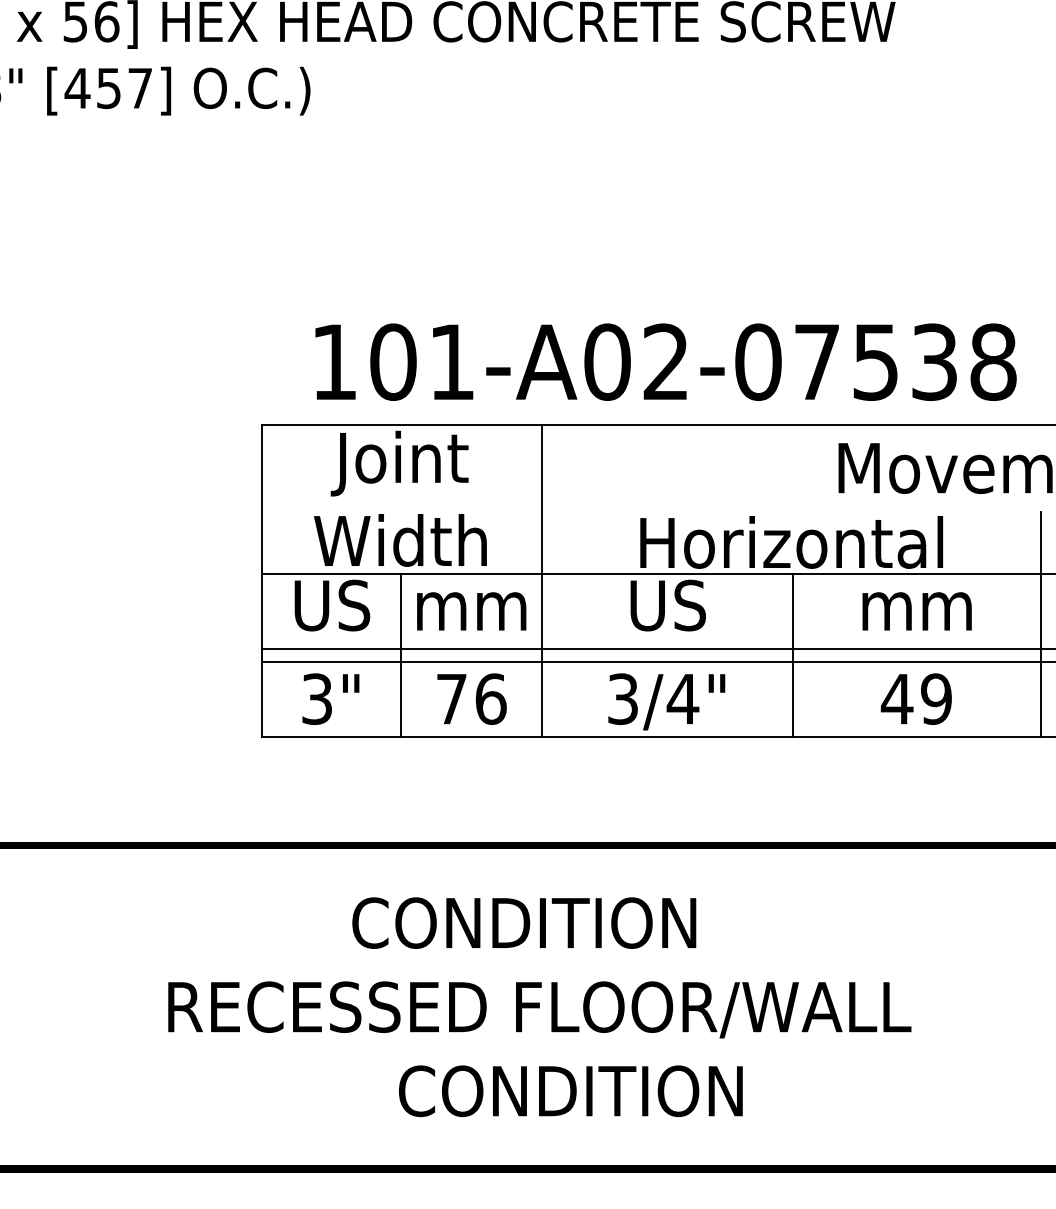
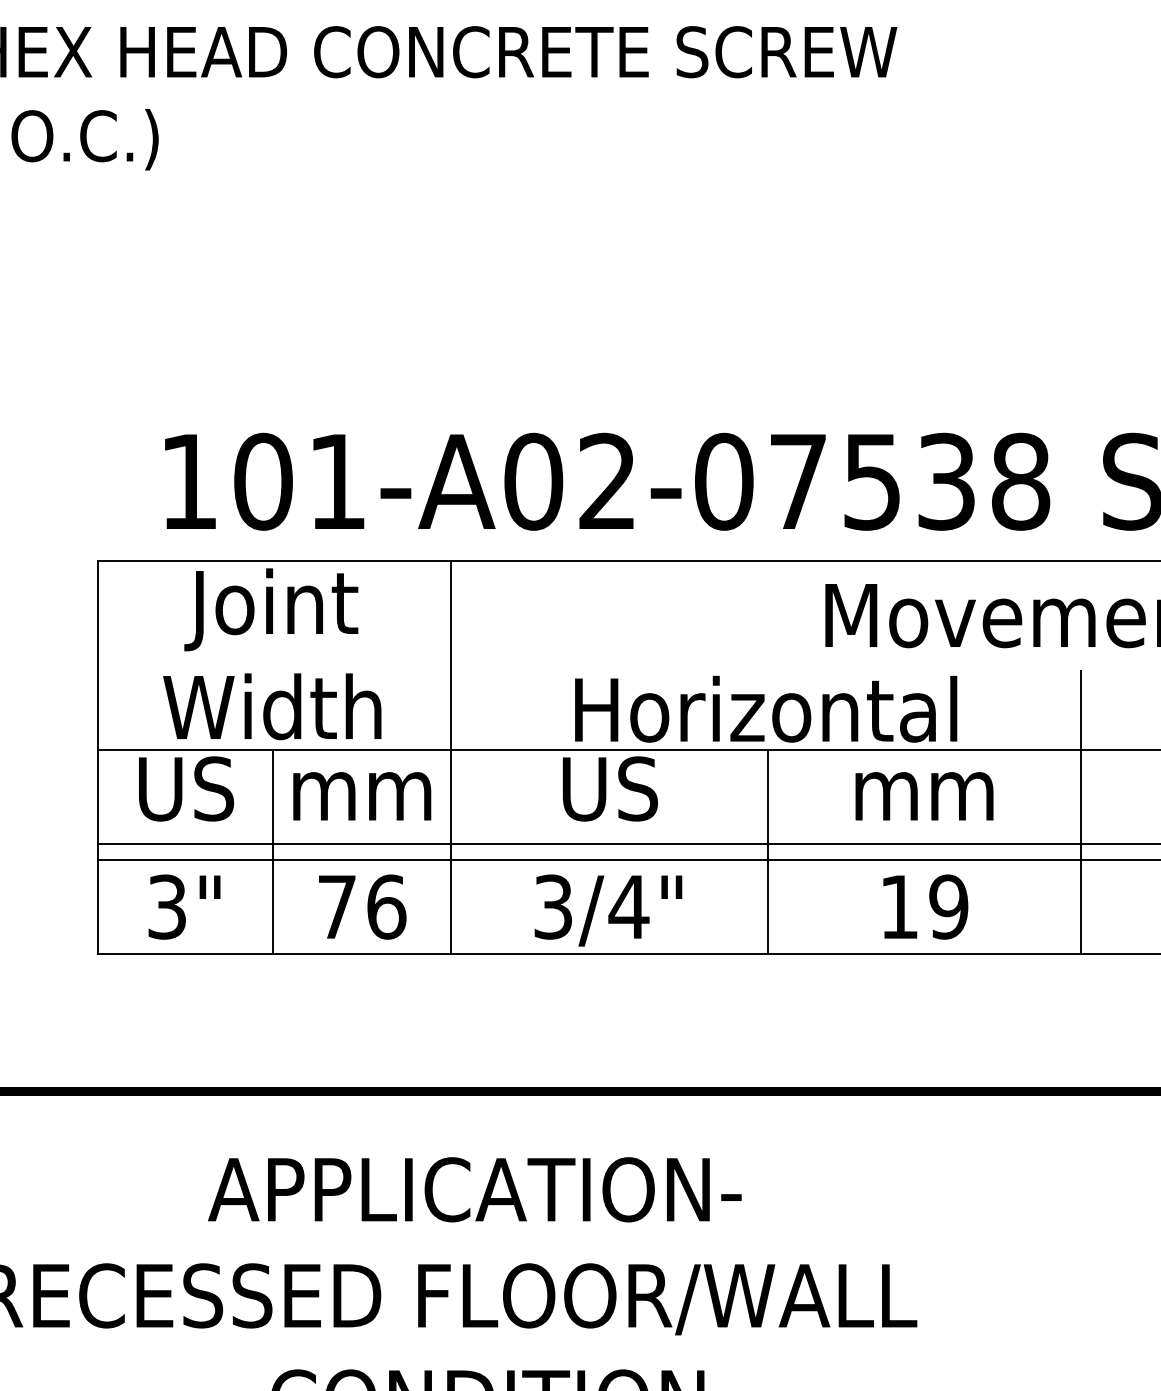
text: (896, 699) -> (898, 907), 49 -> 19
text: (560, 922) -> (474, 1188), CONDITION -> APPLICATION-

